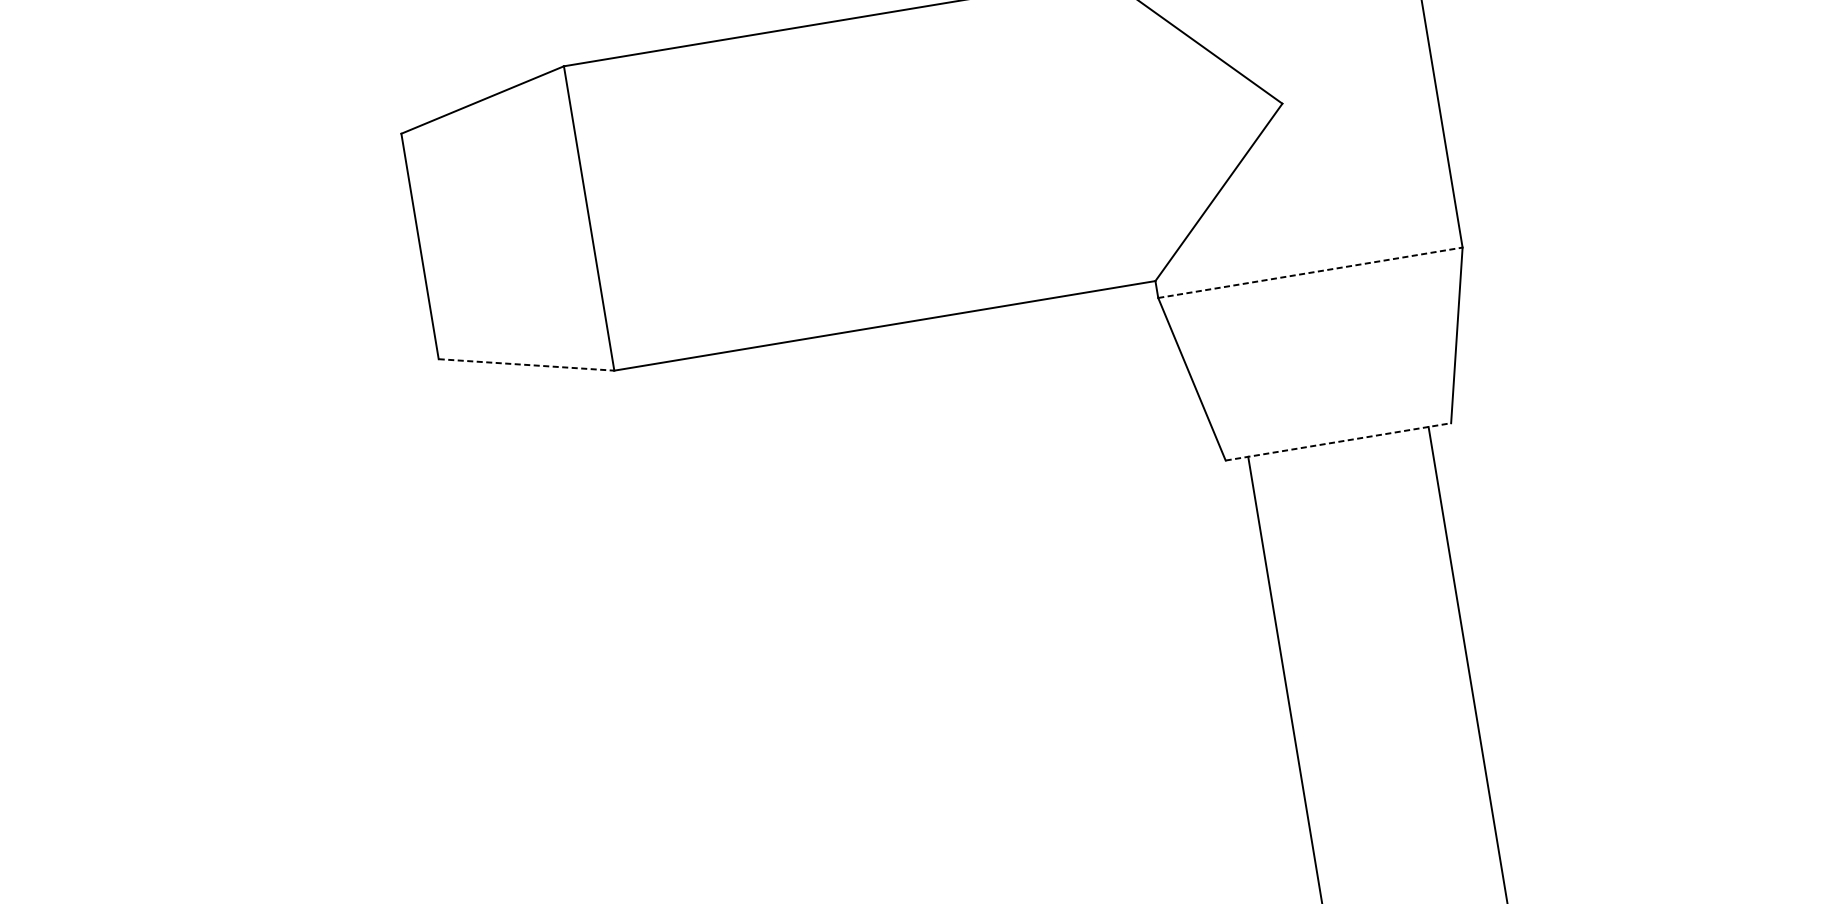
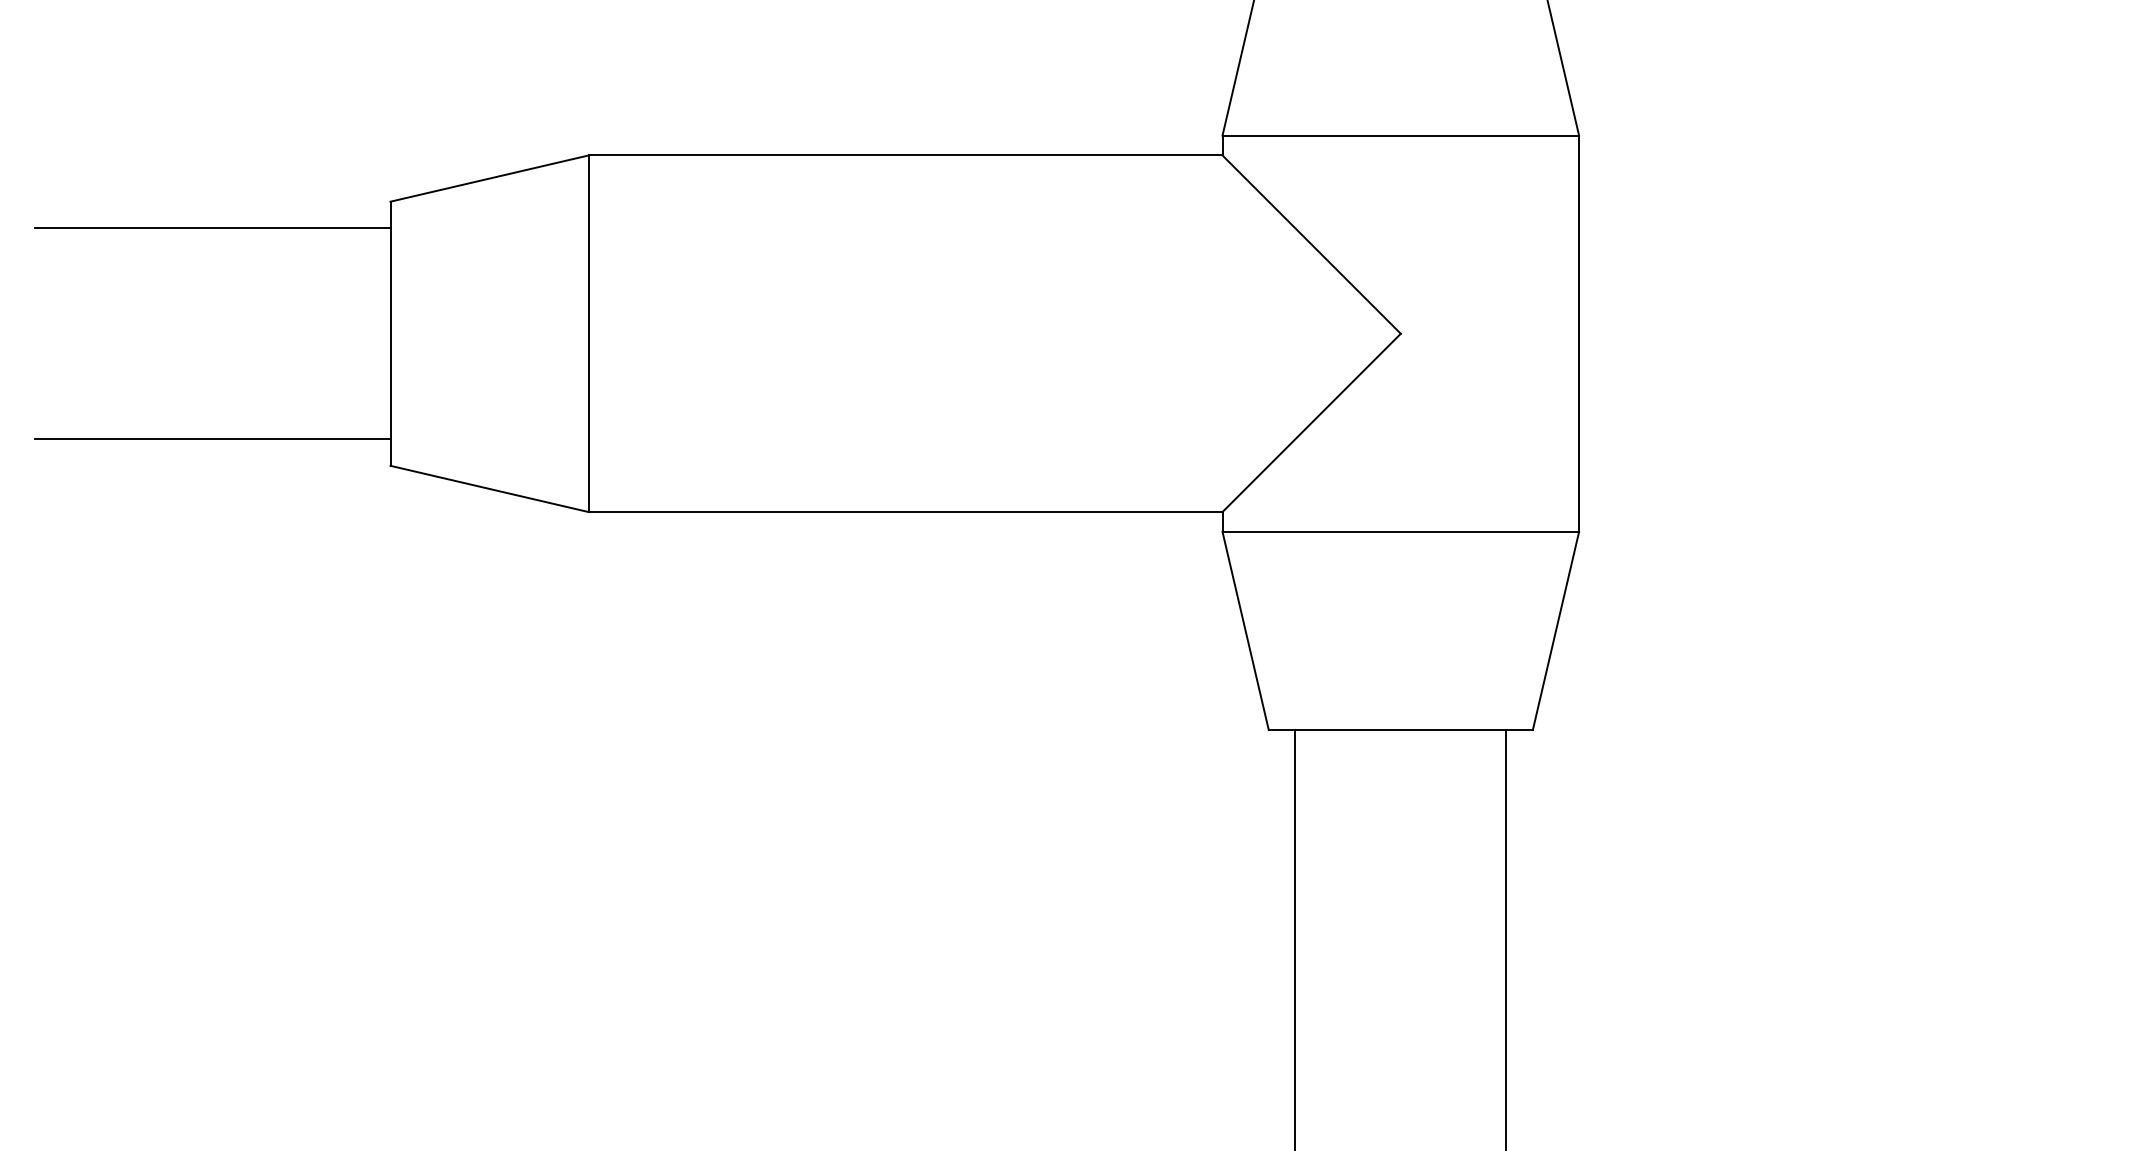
line: (253, 181) -> (212, 228), added
line: (1310, 272) -> (1401, 531), dashed -> solid
line: (283, 361) -> (212, 439), added
line: (526, 364) -> (489, 488), dashed -> solid
line: (1338, 441) -> (1401, 729), dashed -> solid

